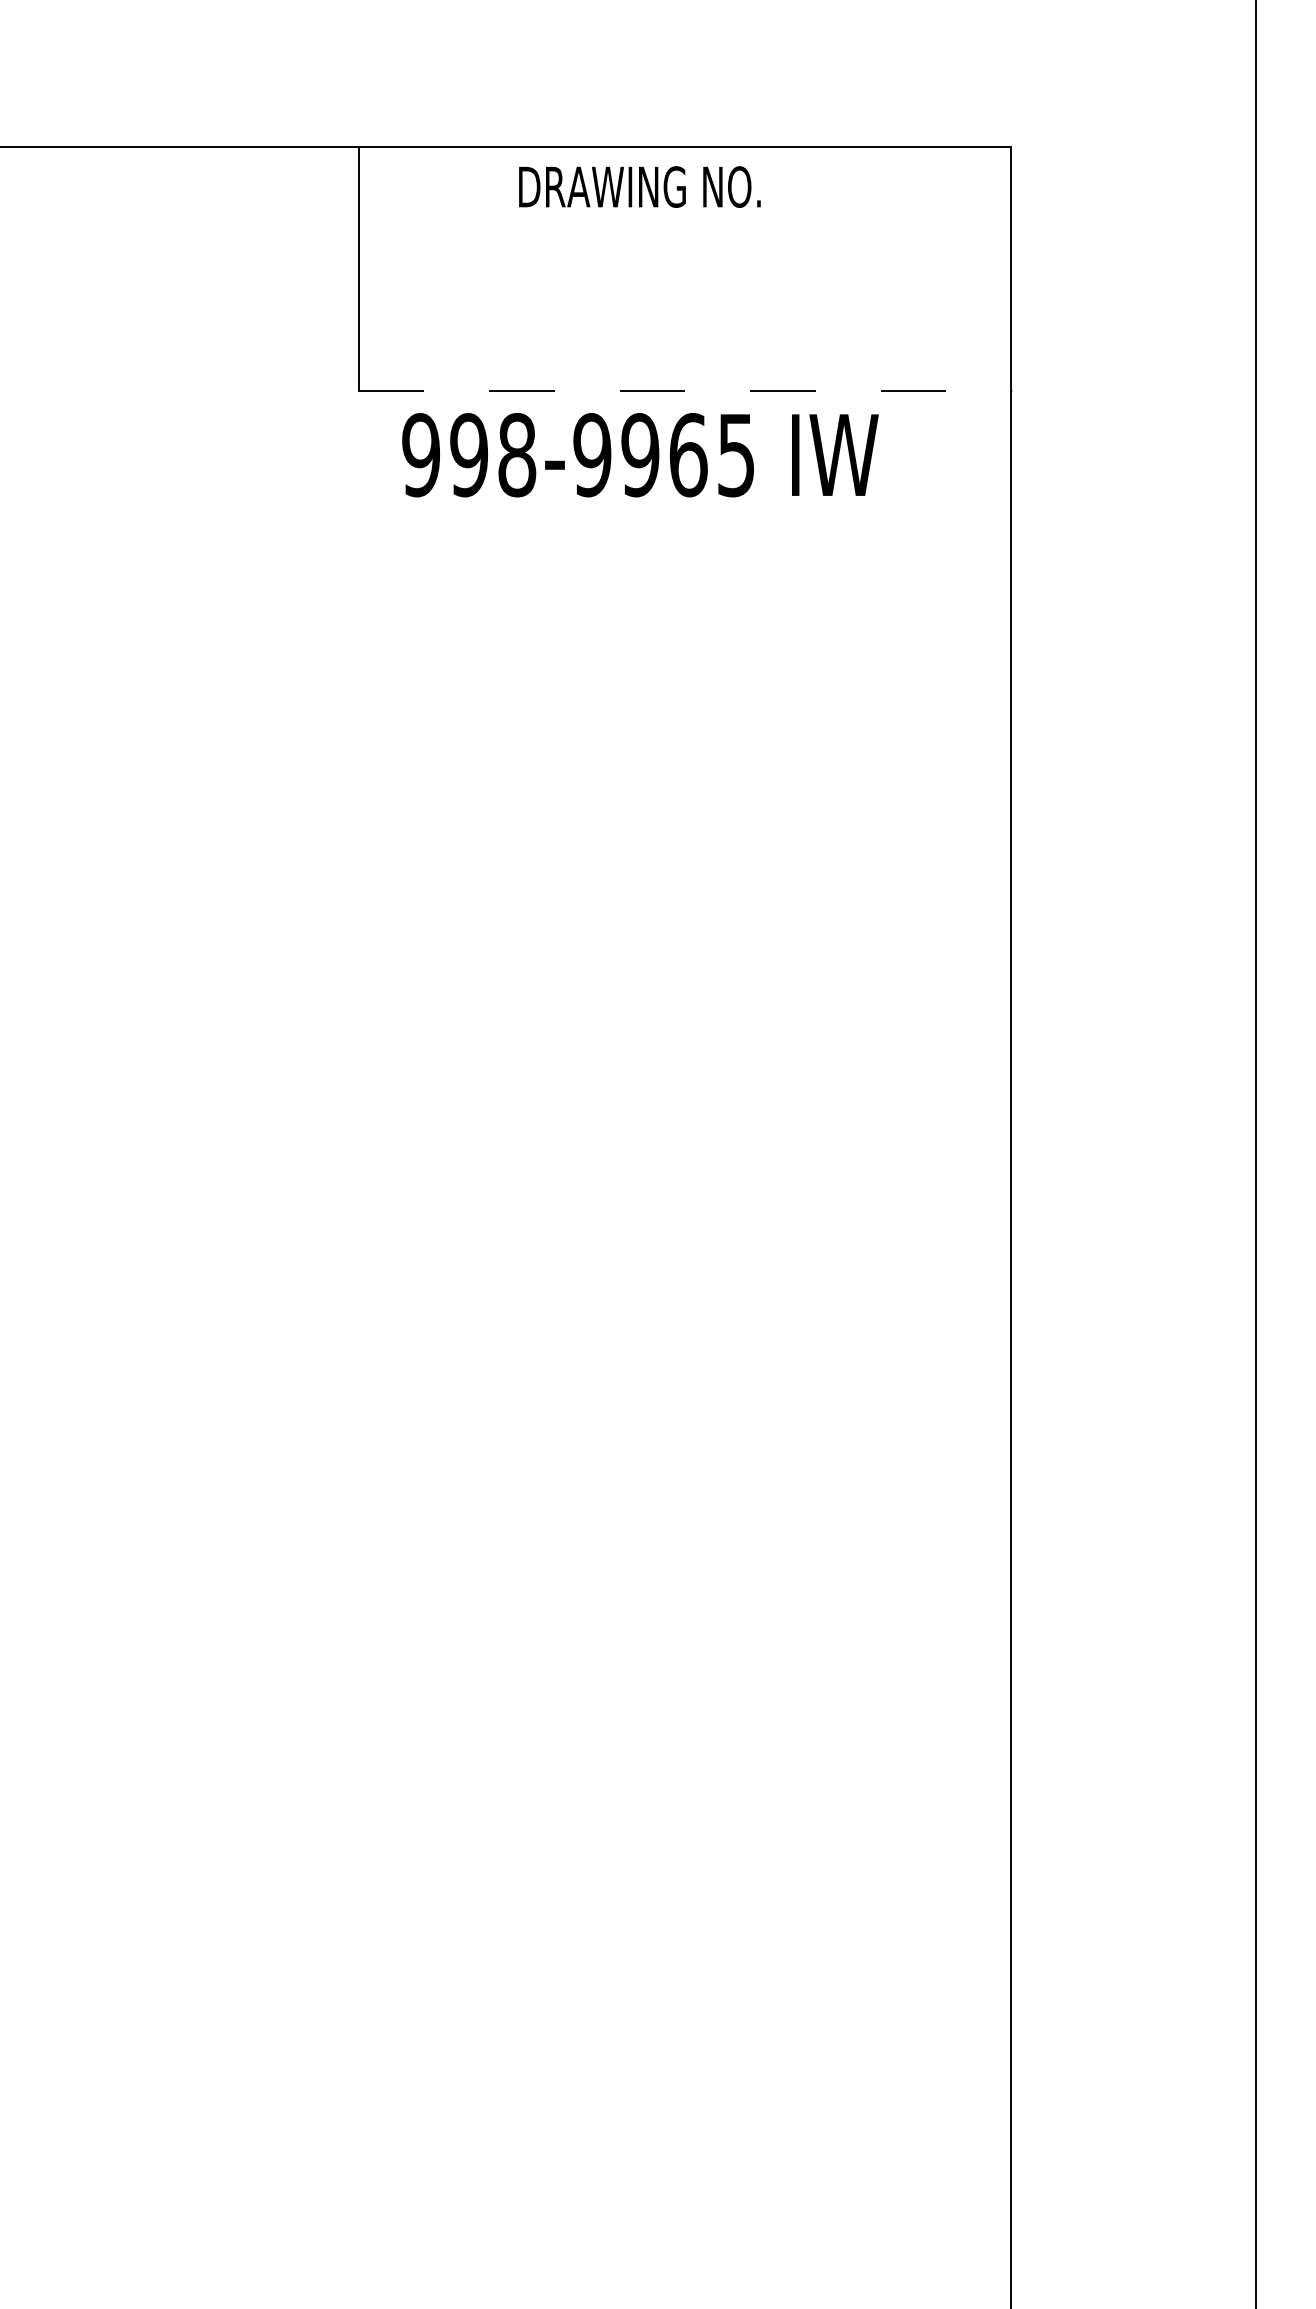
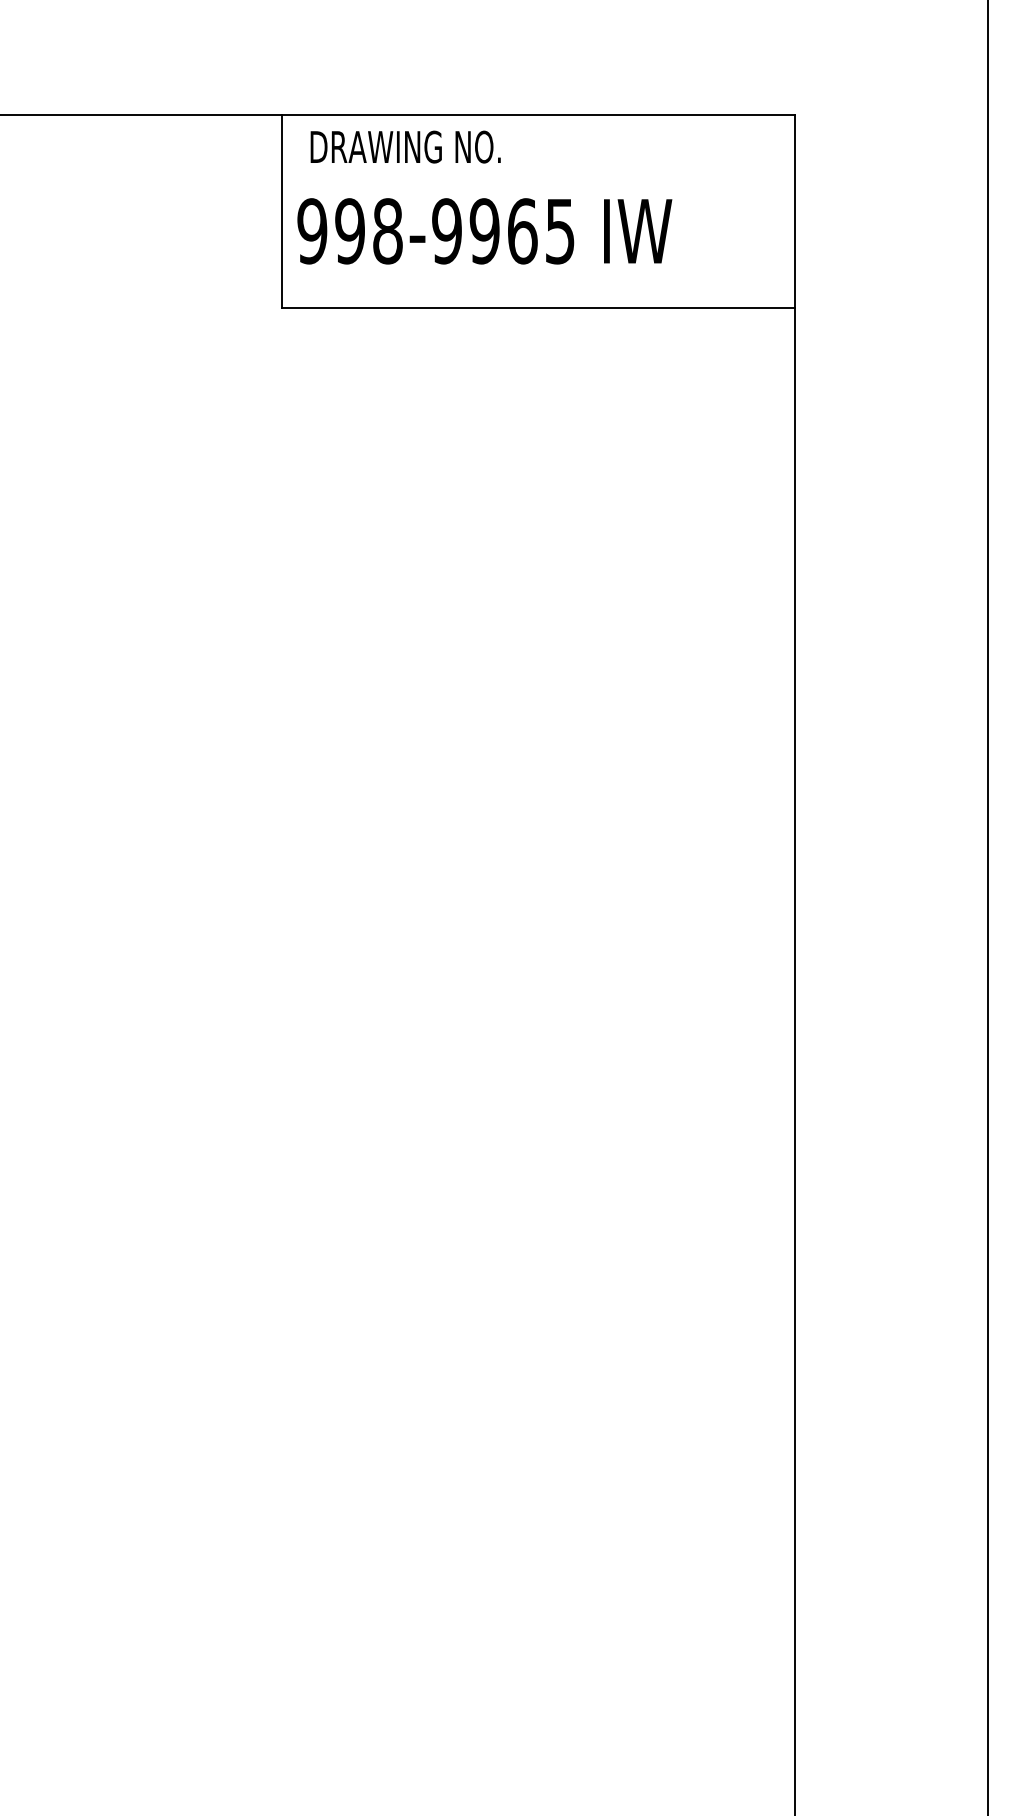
text: (639, 186) -> (405, 146), moved
line: (685, 391) -> (539, 307), dashed -> solid
text: (640, 455) -> (484, 231), moved

